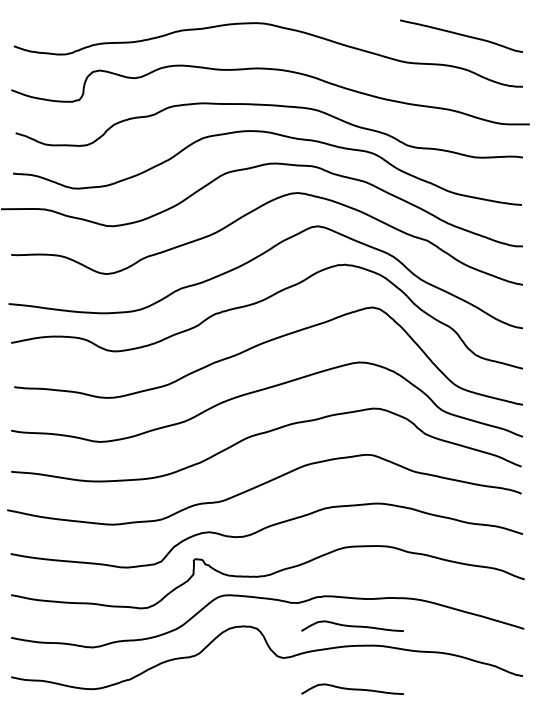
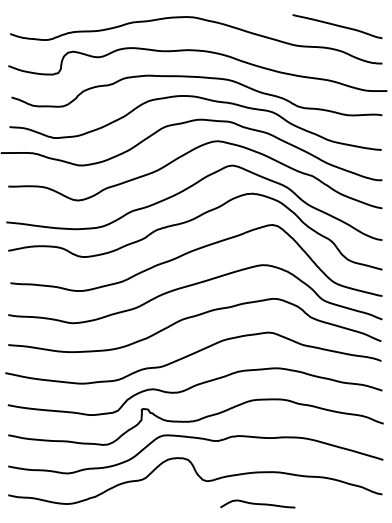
curve: (352, 625) -> (257, 457), removed

